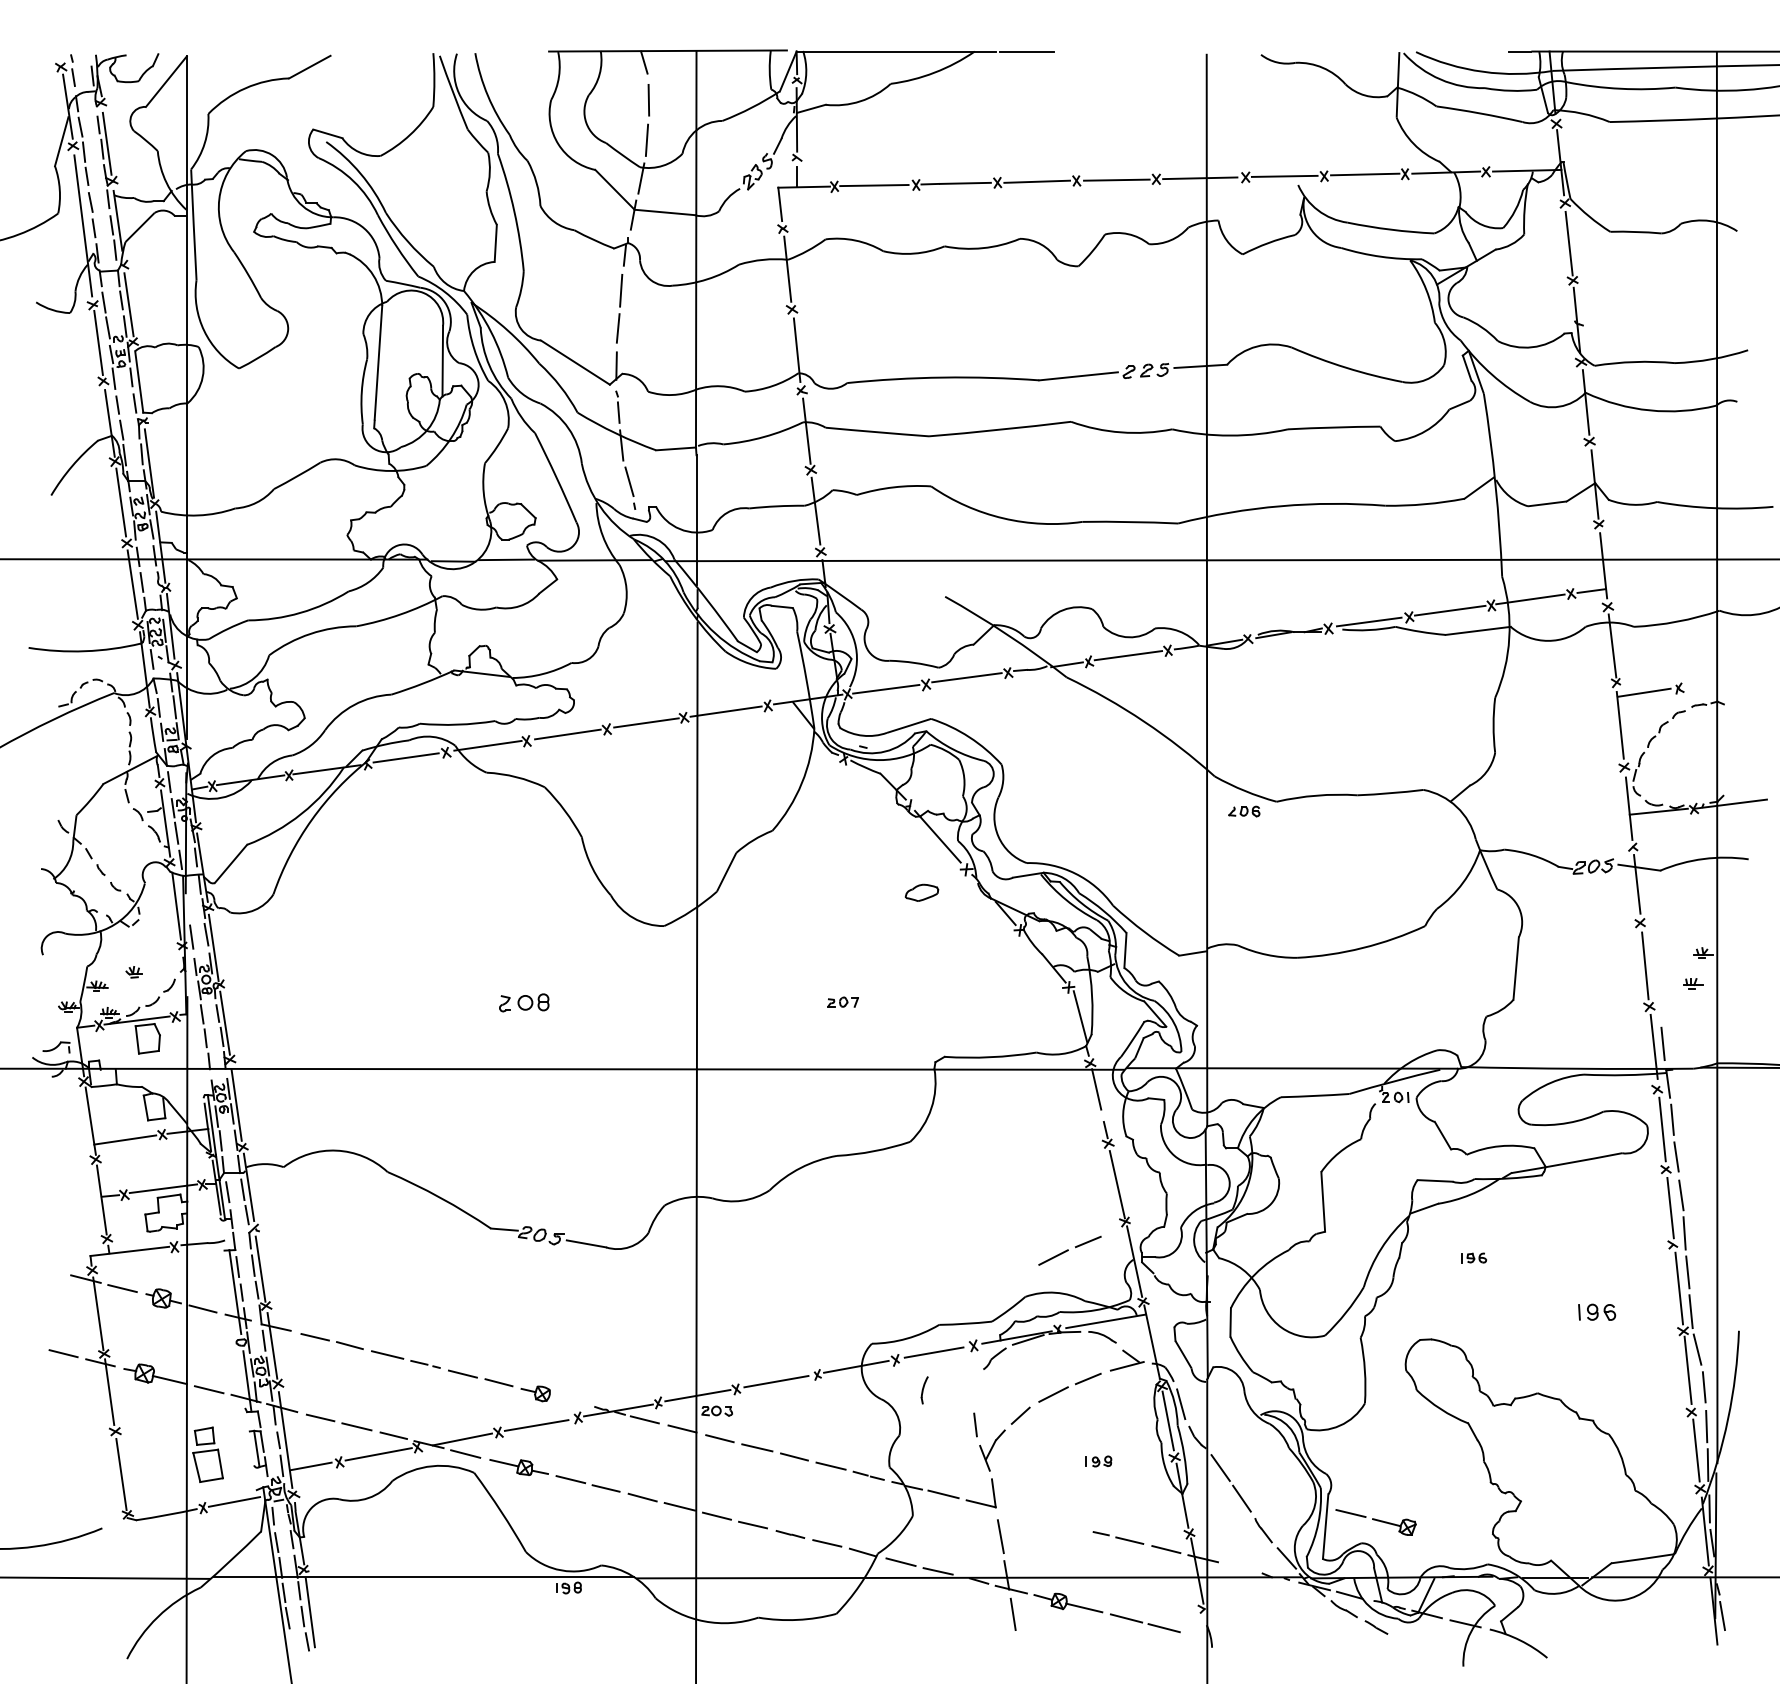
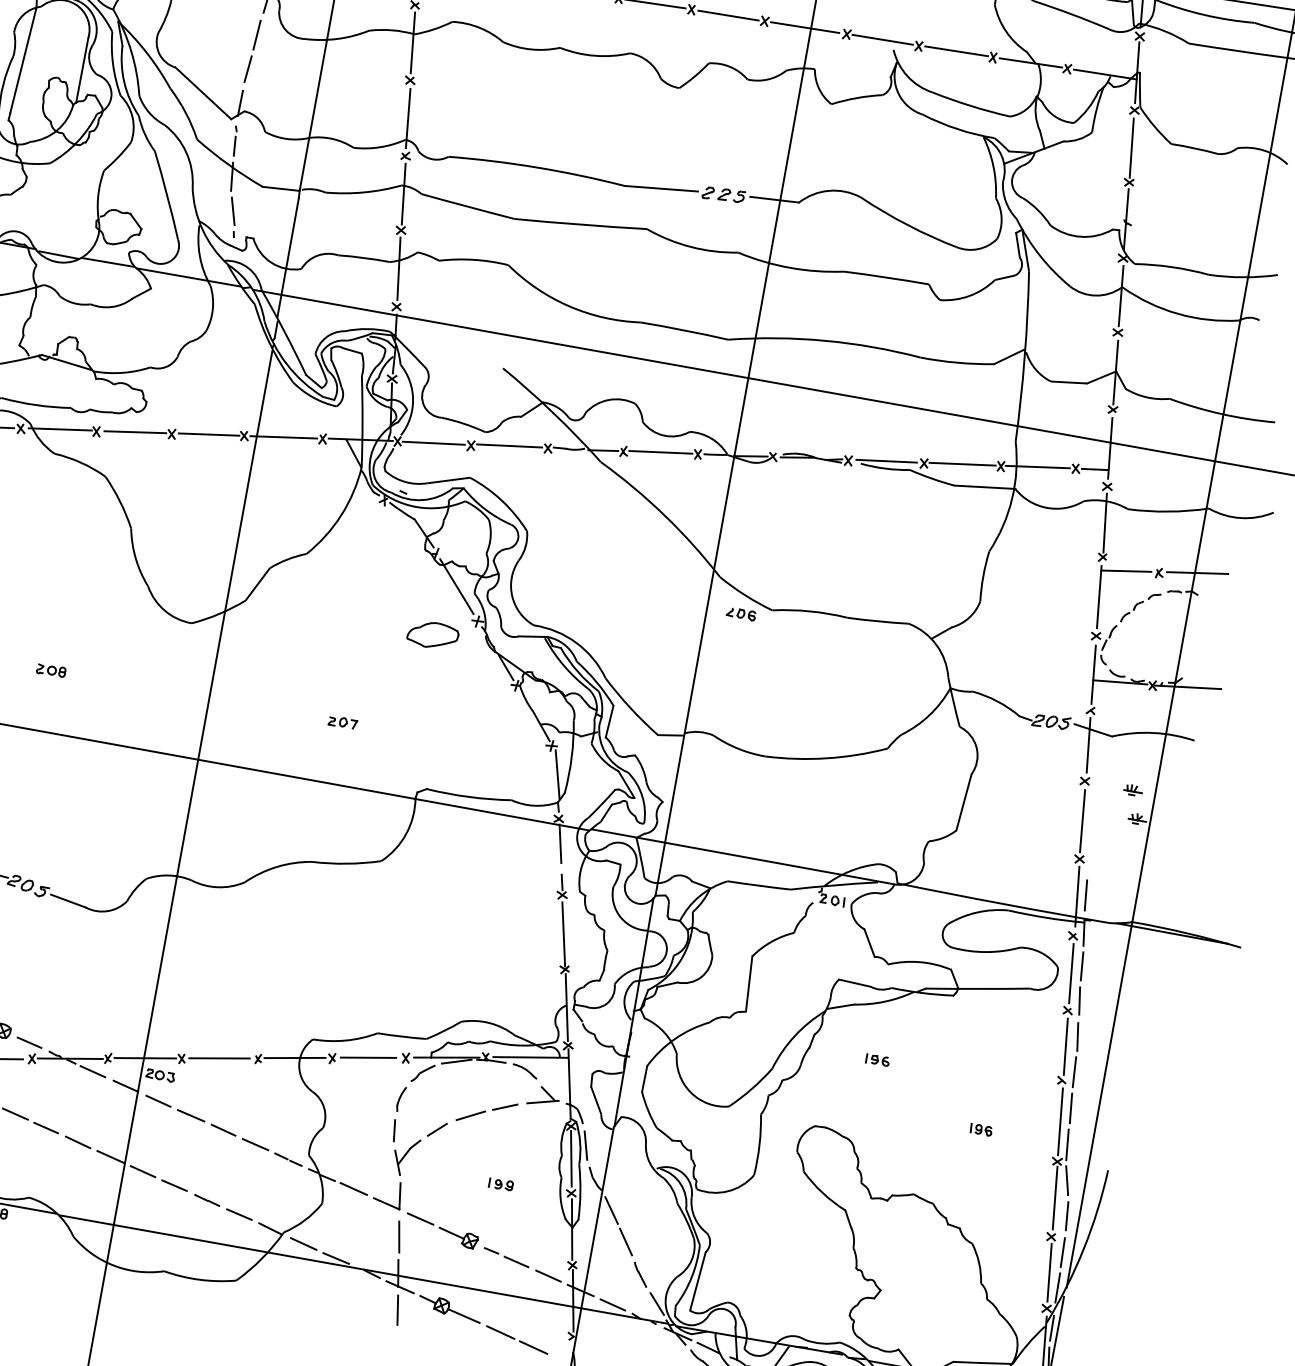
line: (1719, 681) -> (1197, 573), added
part: (921, 892) -> (432, 634), size x1.67
part: (1693, 983) -> (1133, 790), moved
part: (524, 1002) -> (51, 670), size x0.62
part: (1069, 1250) -> (509, 986), removed
part: (1596, 1311) -> (981, 1129), size x0.62
part: (924, 1390) -> (401, 1099), moved
line: (571, 1401) -> (28, 1042), added
part: (1375, 1522) -> (441, 1231), moved
line: (1240, 1567) -> (613, 1304), added

